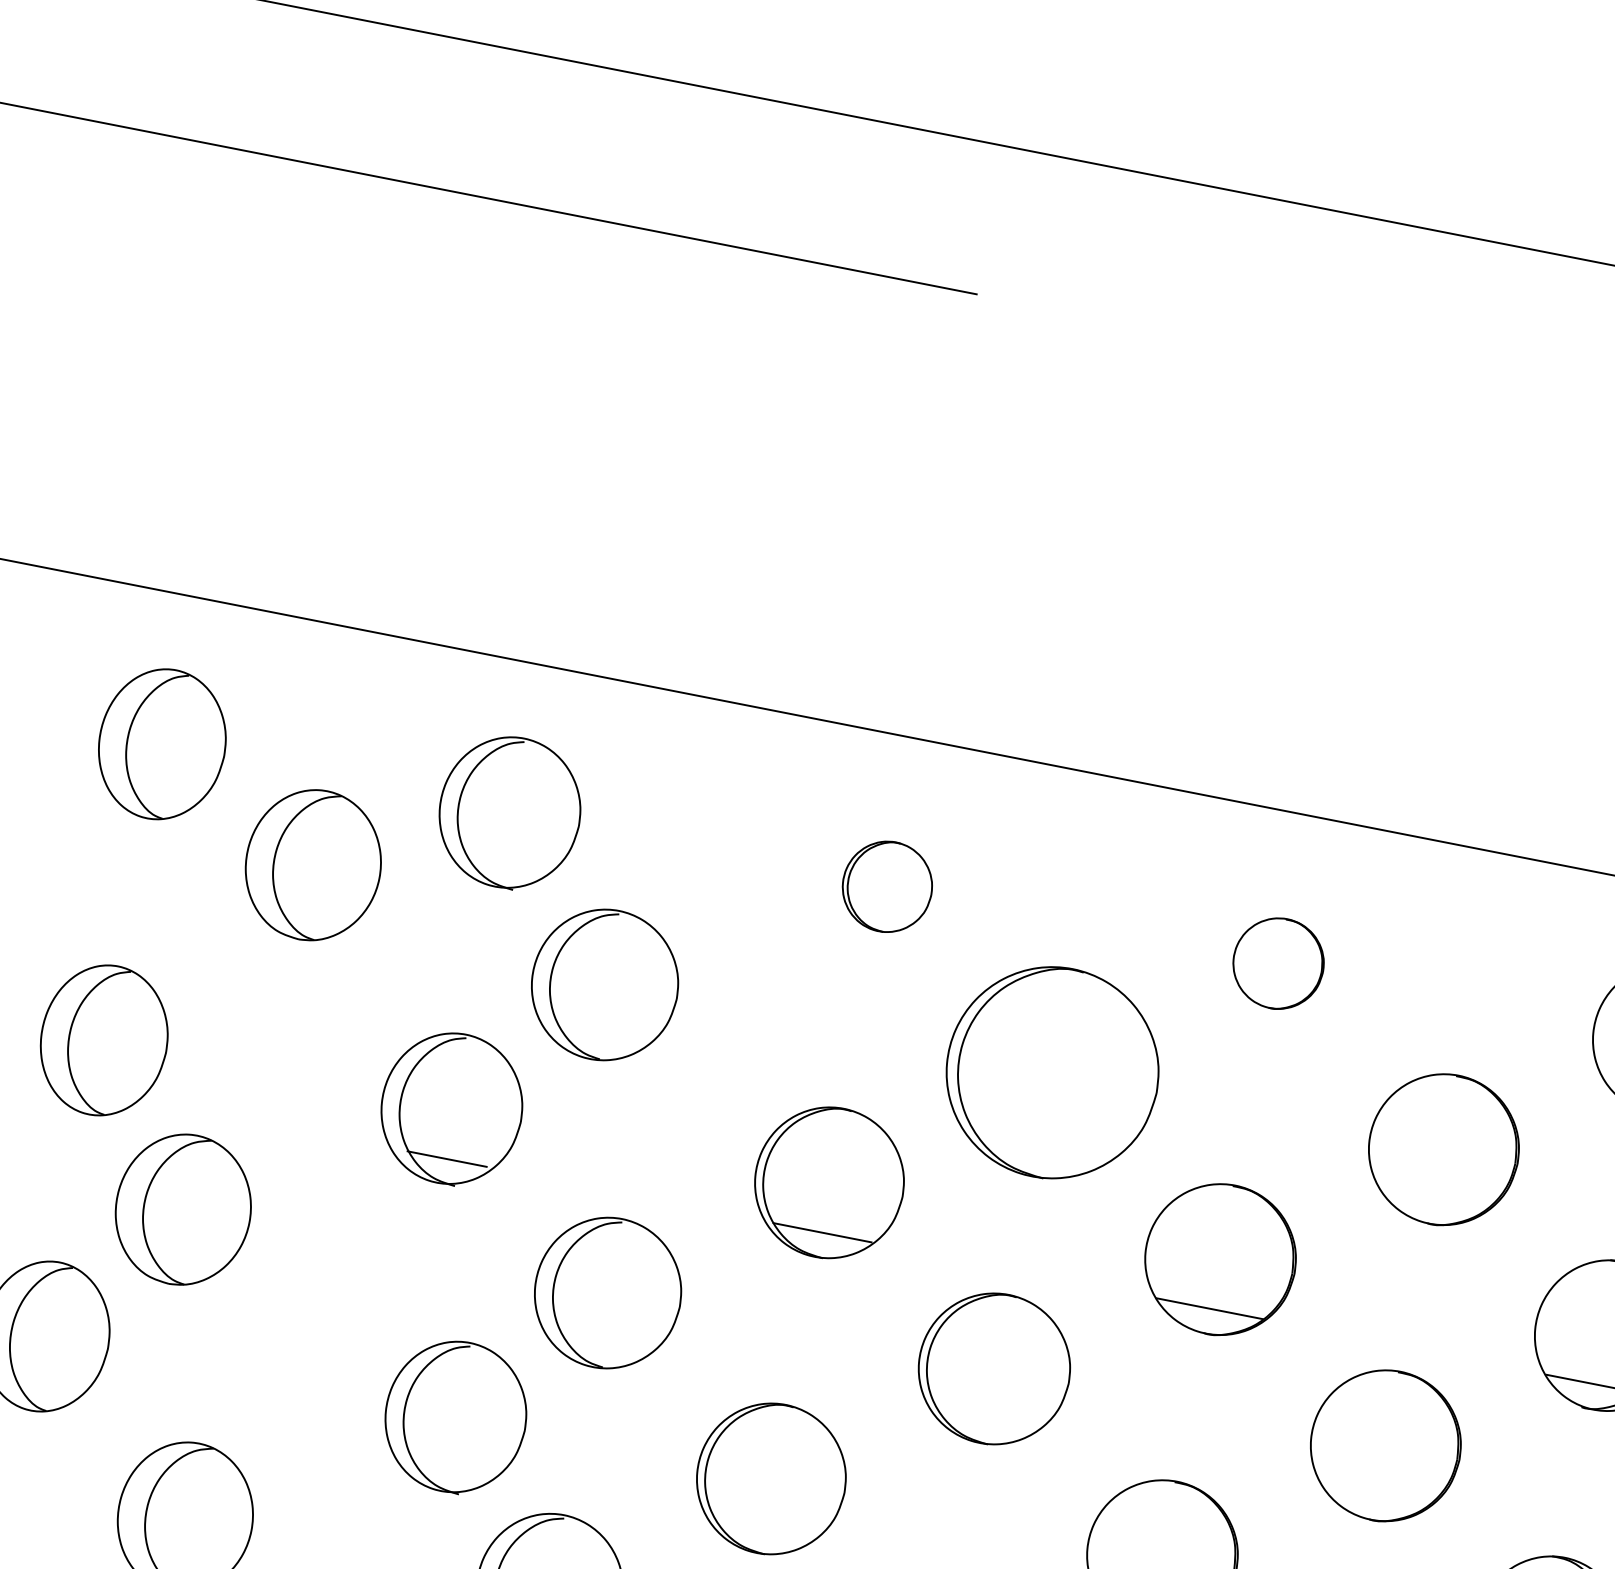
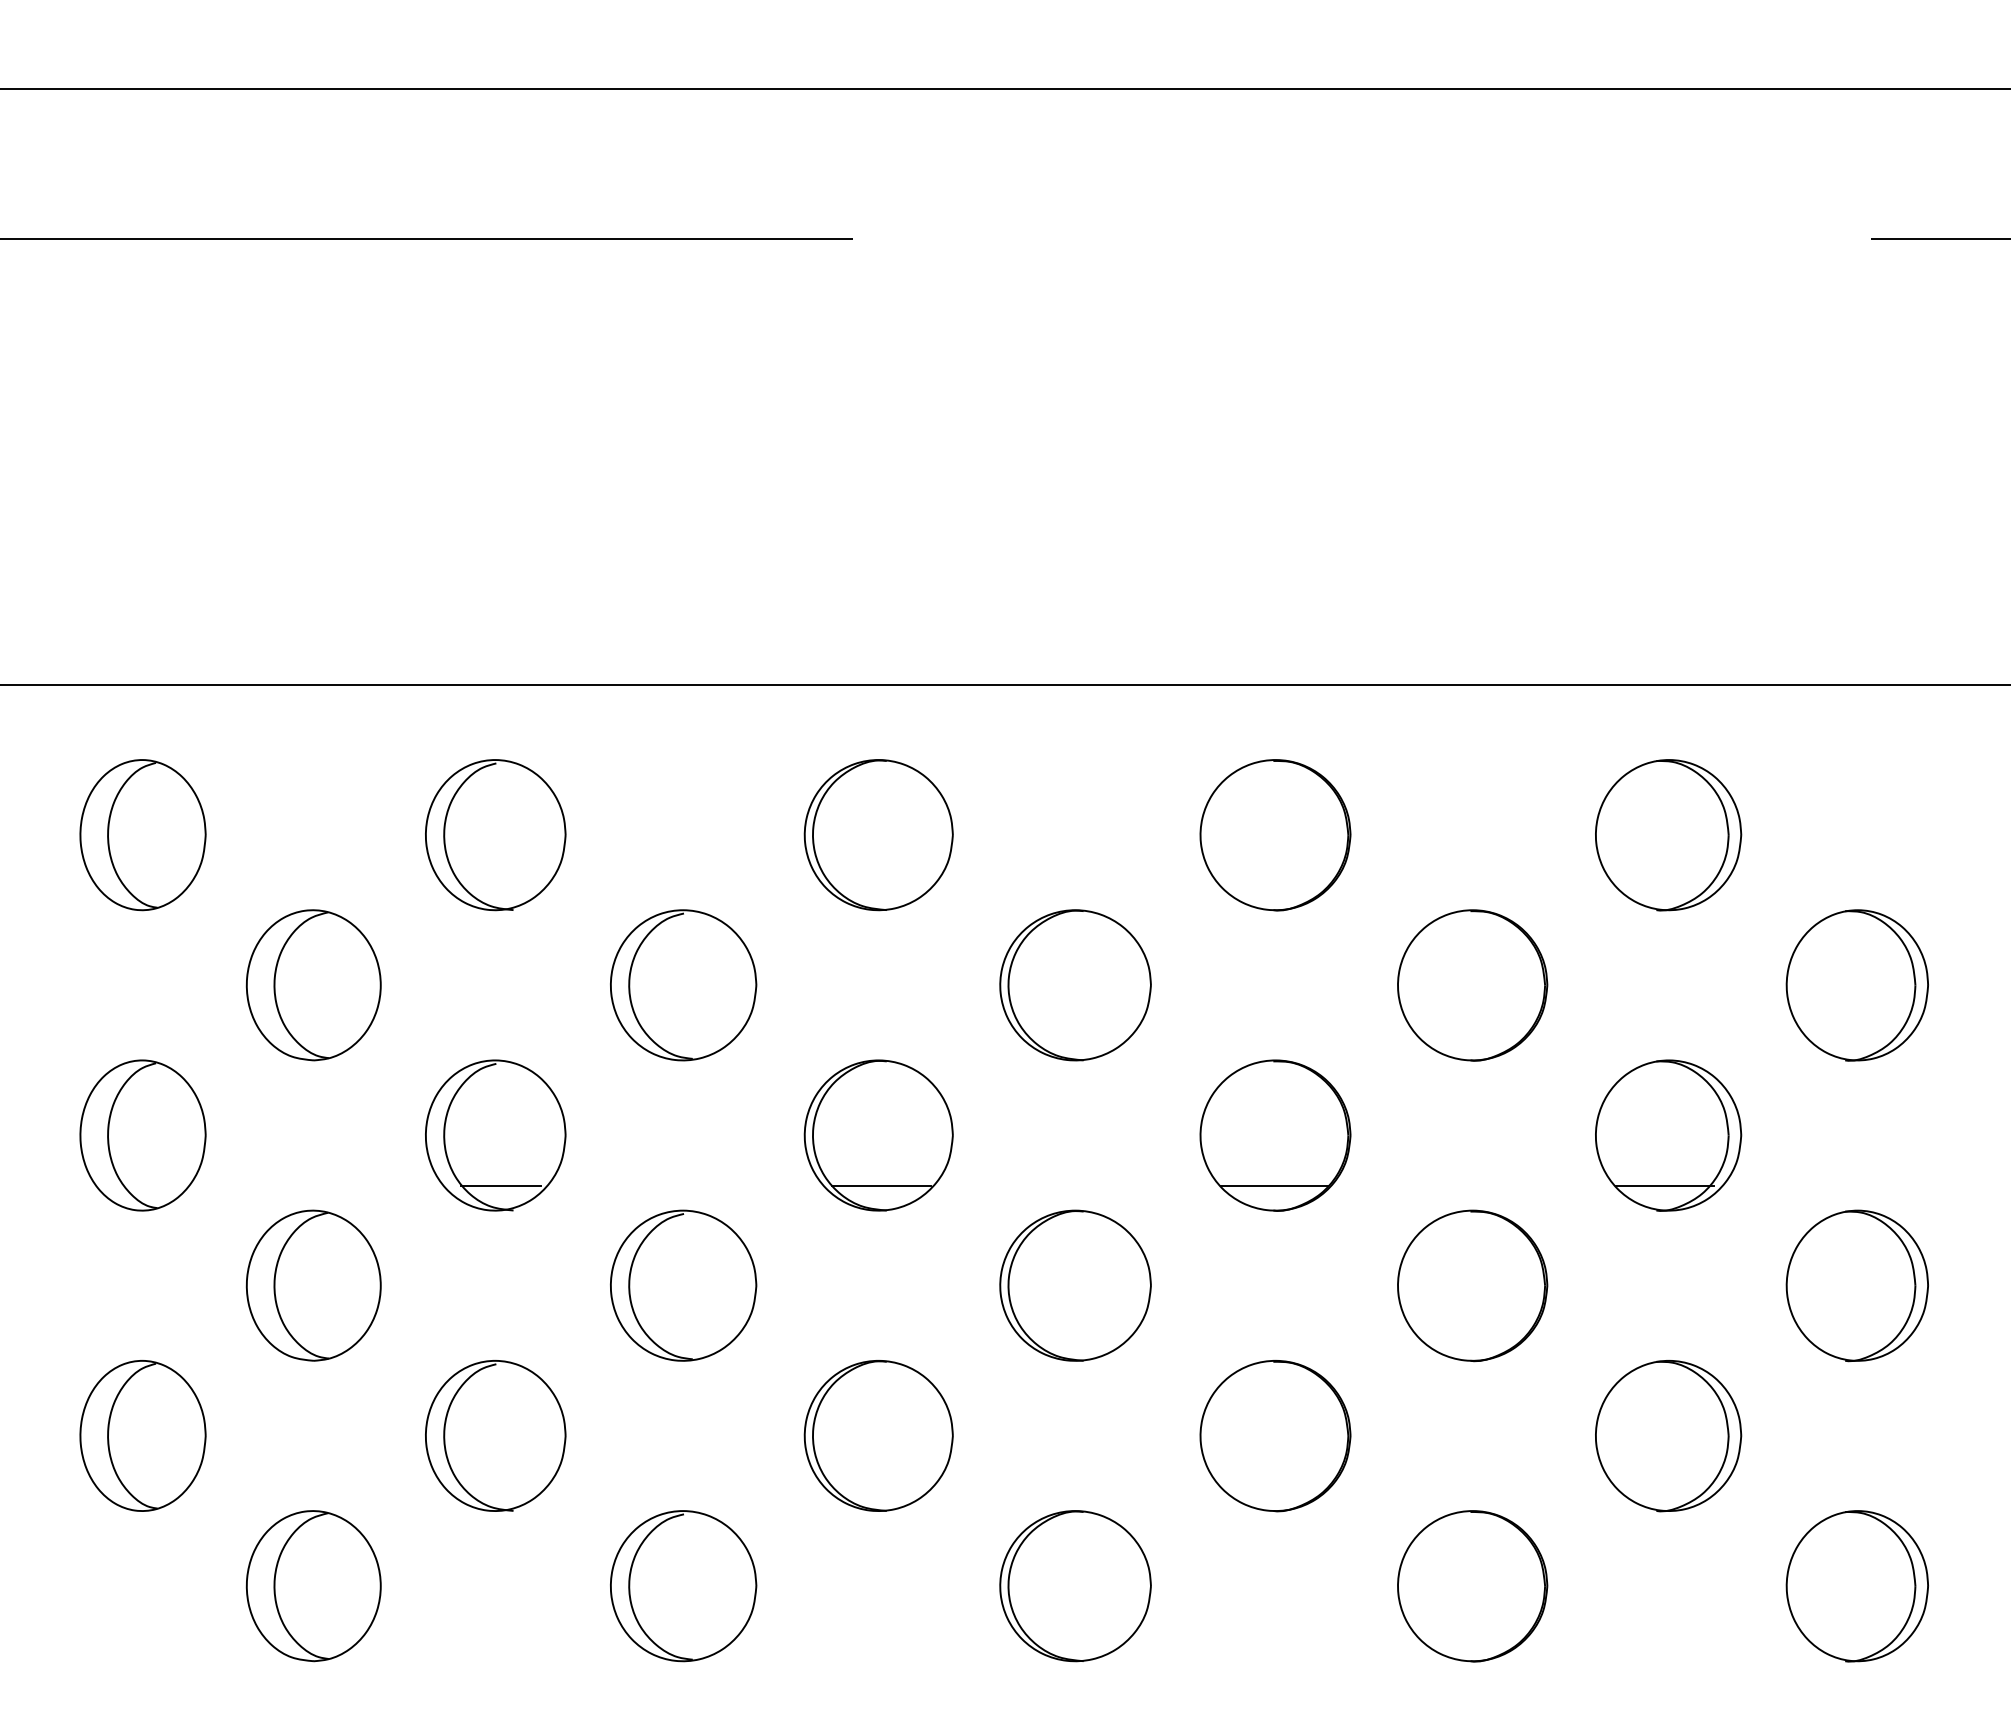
part: (313, 865) -> (313, 985), moved
part: (887, 887) -> (878, 835), size x1.67
part: (1278, 963) -> (1275, 835), size x1.67
part: (604, 985) -> (683, 985), moved
part: (1052, 1073) -> (1075, 985), size x0.71
part: (183, 1209) -> (313, 1285), moved
part: (455, 1416) -> (495, 1435), moved

